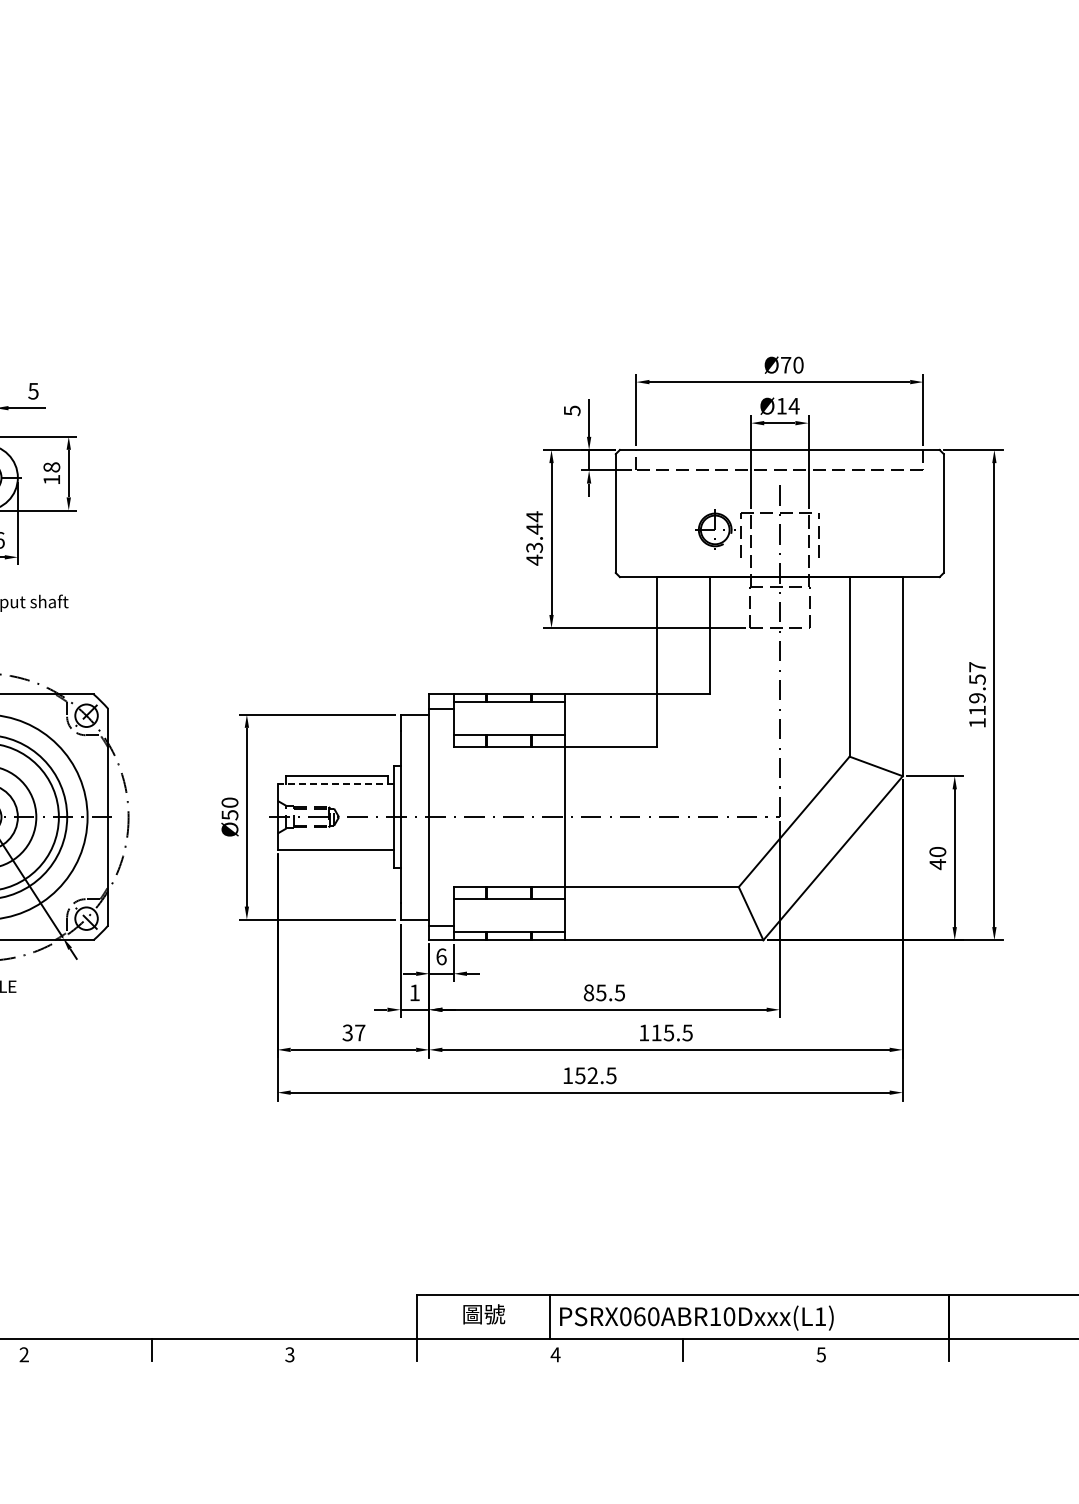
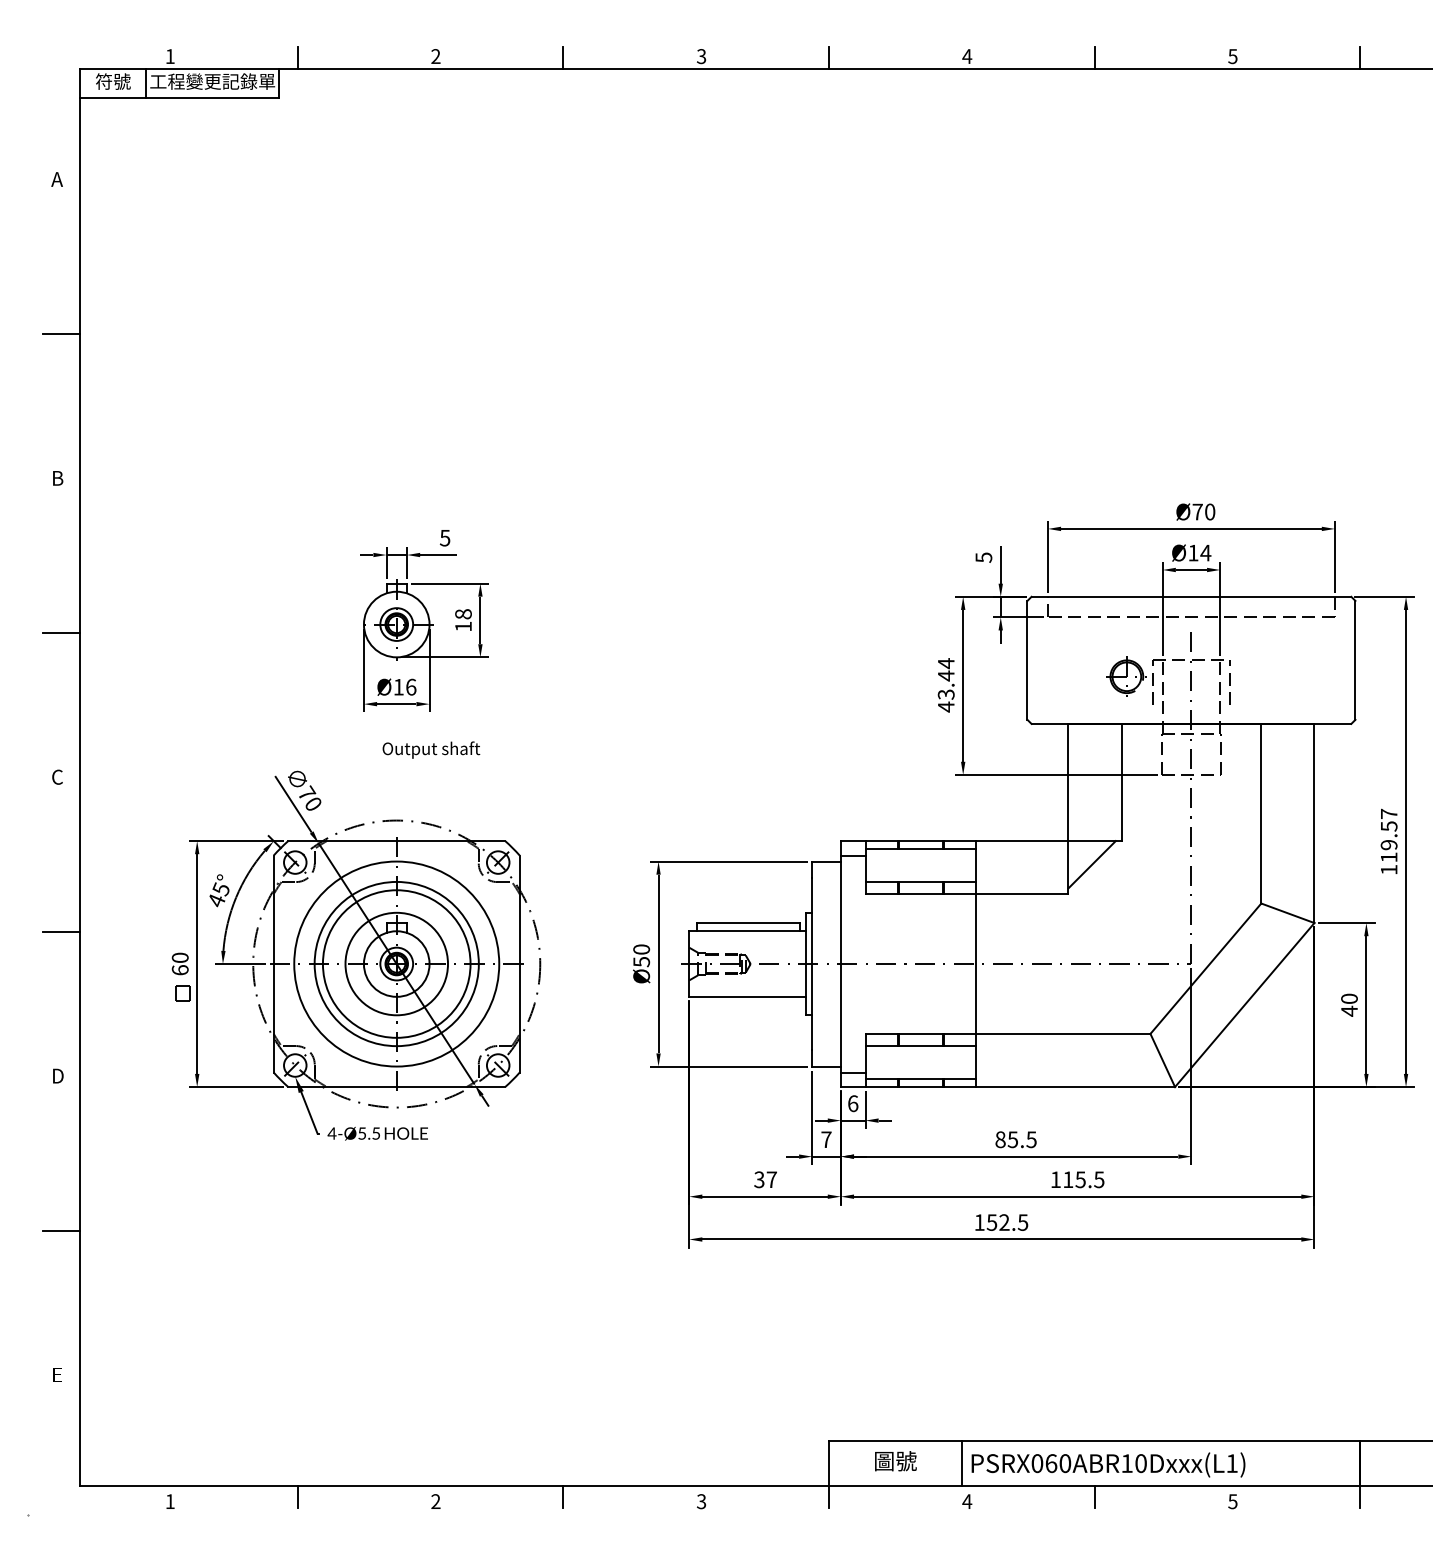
line: (679, 717) -> (1091, 864), added
line: (335, 784) -> (747, 931), dashed -> solid
text: (414, 992) -> (826, 1139), 1 -> 7

